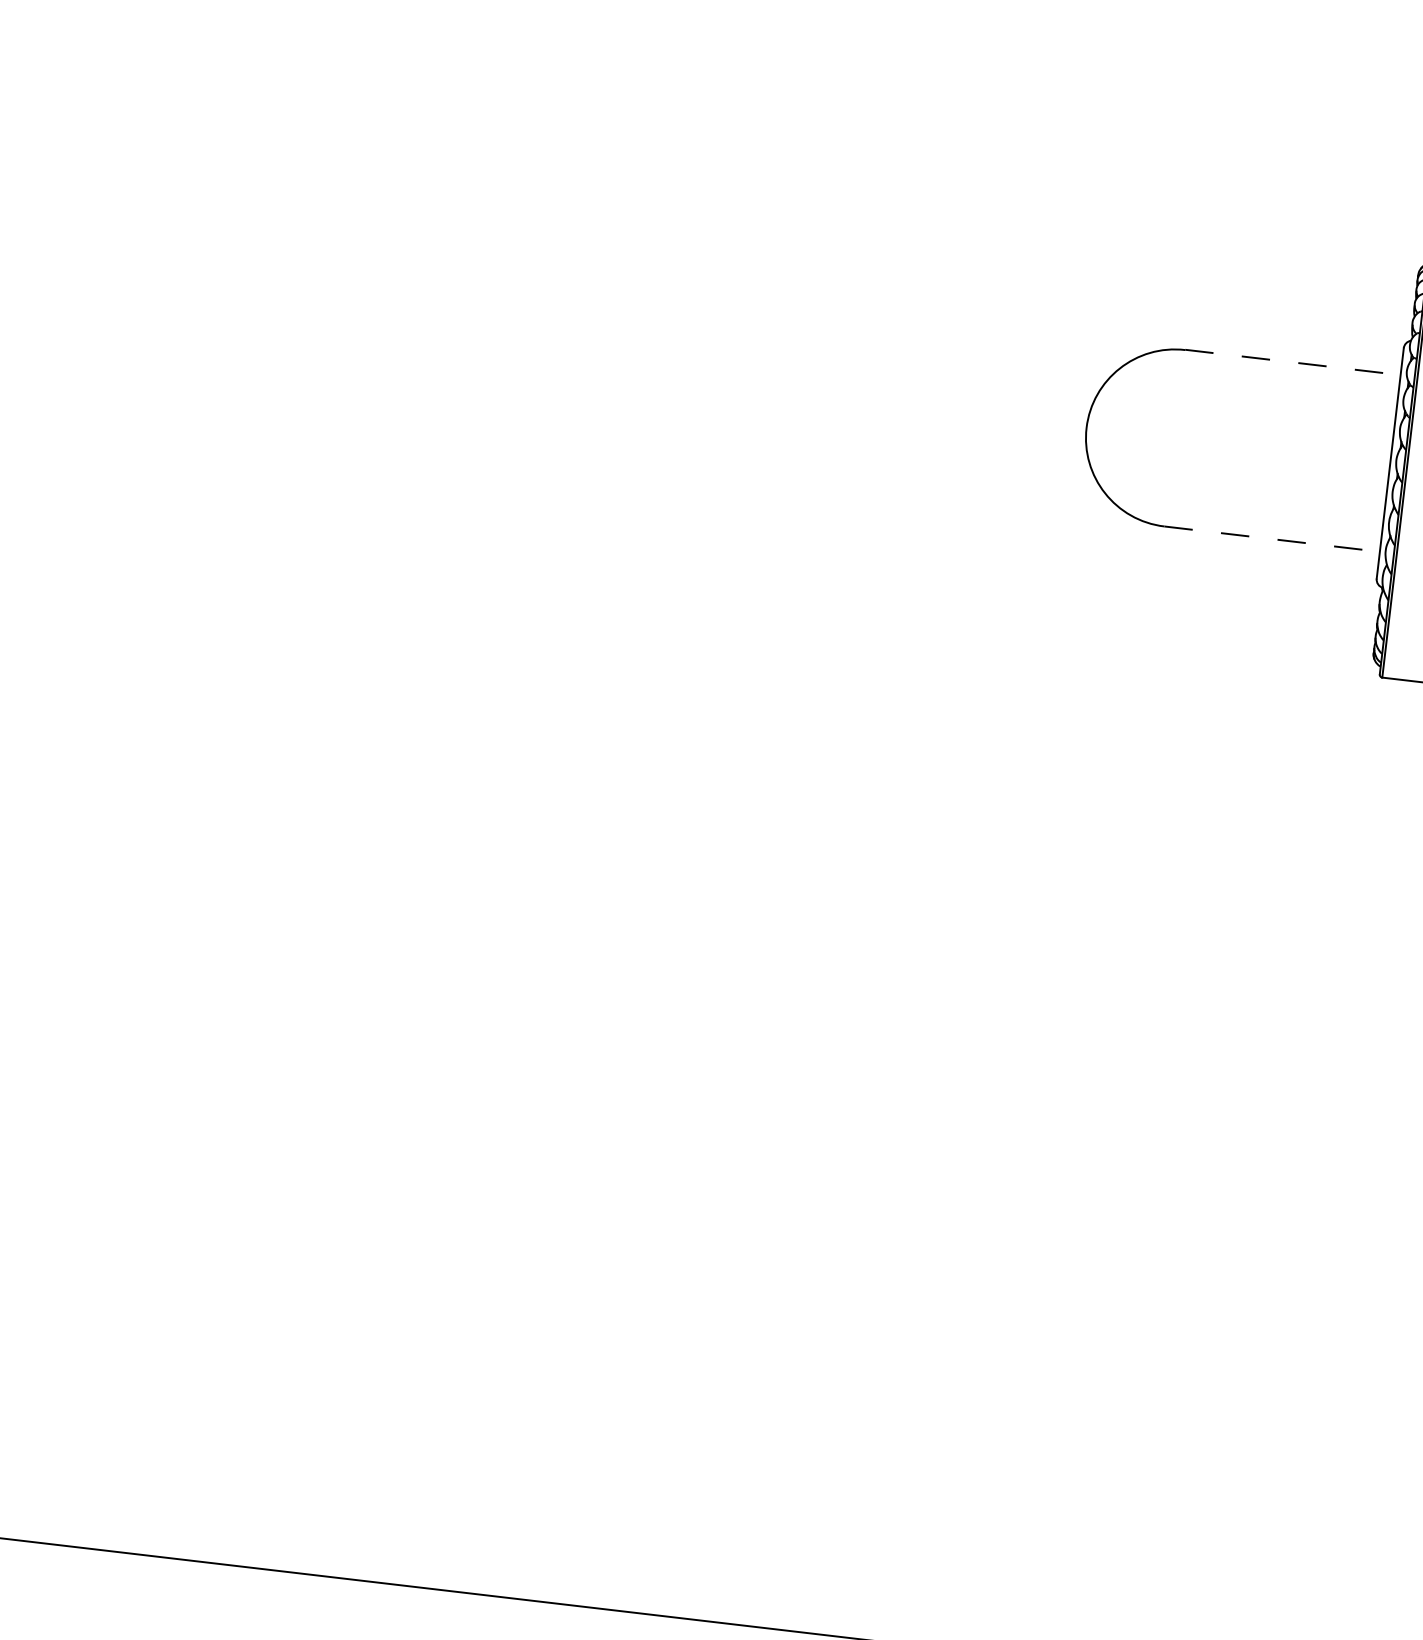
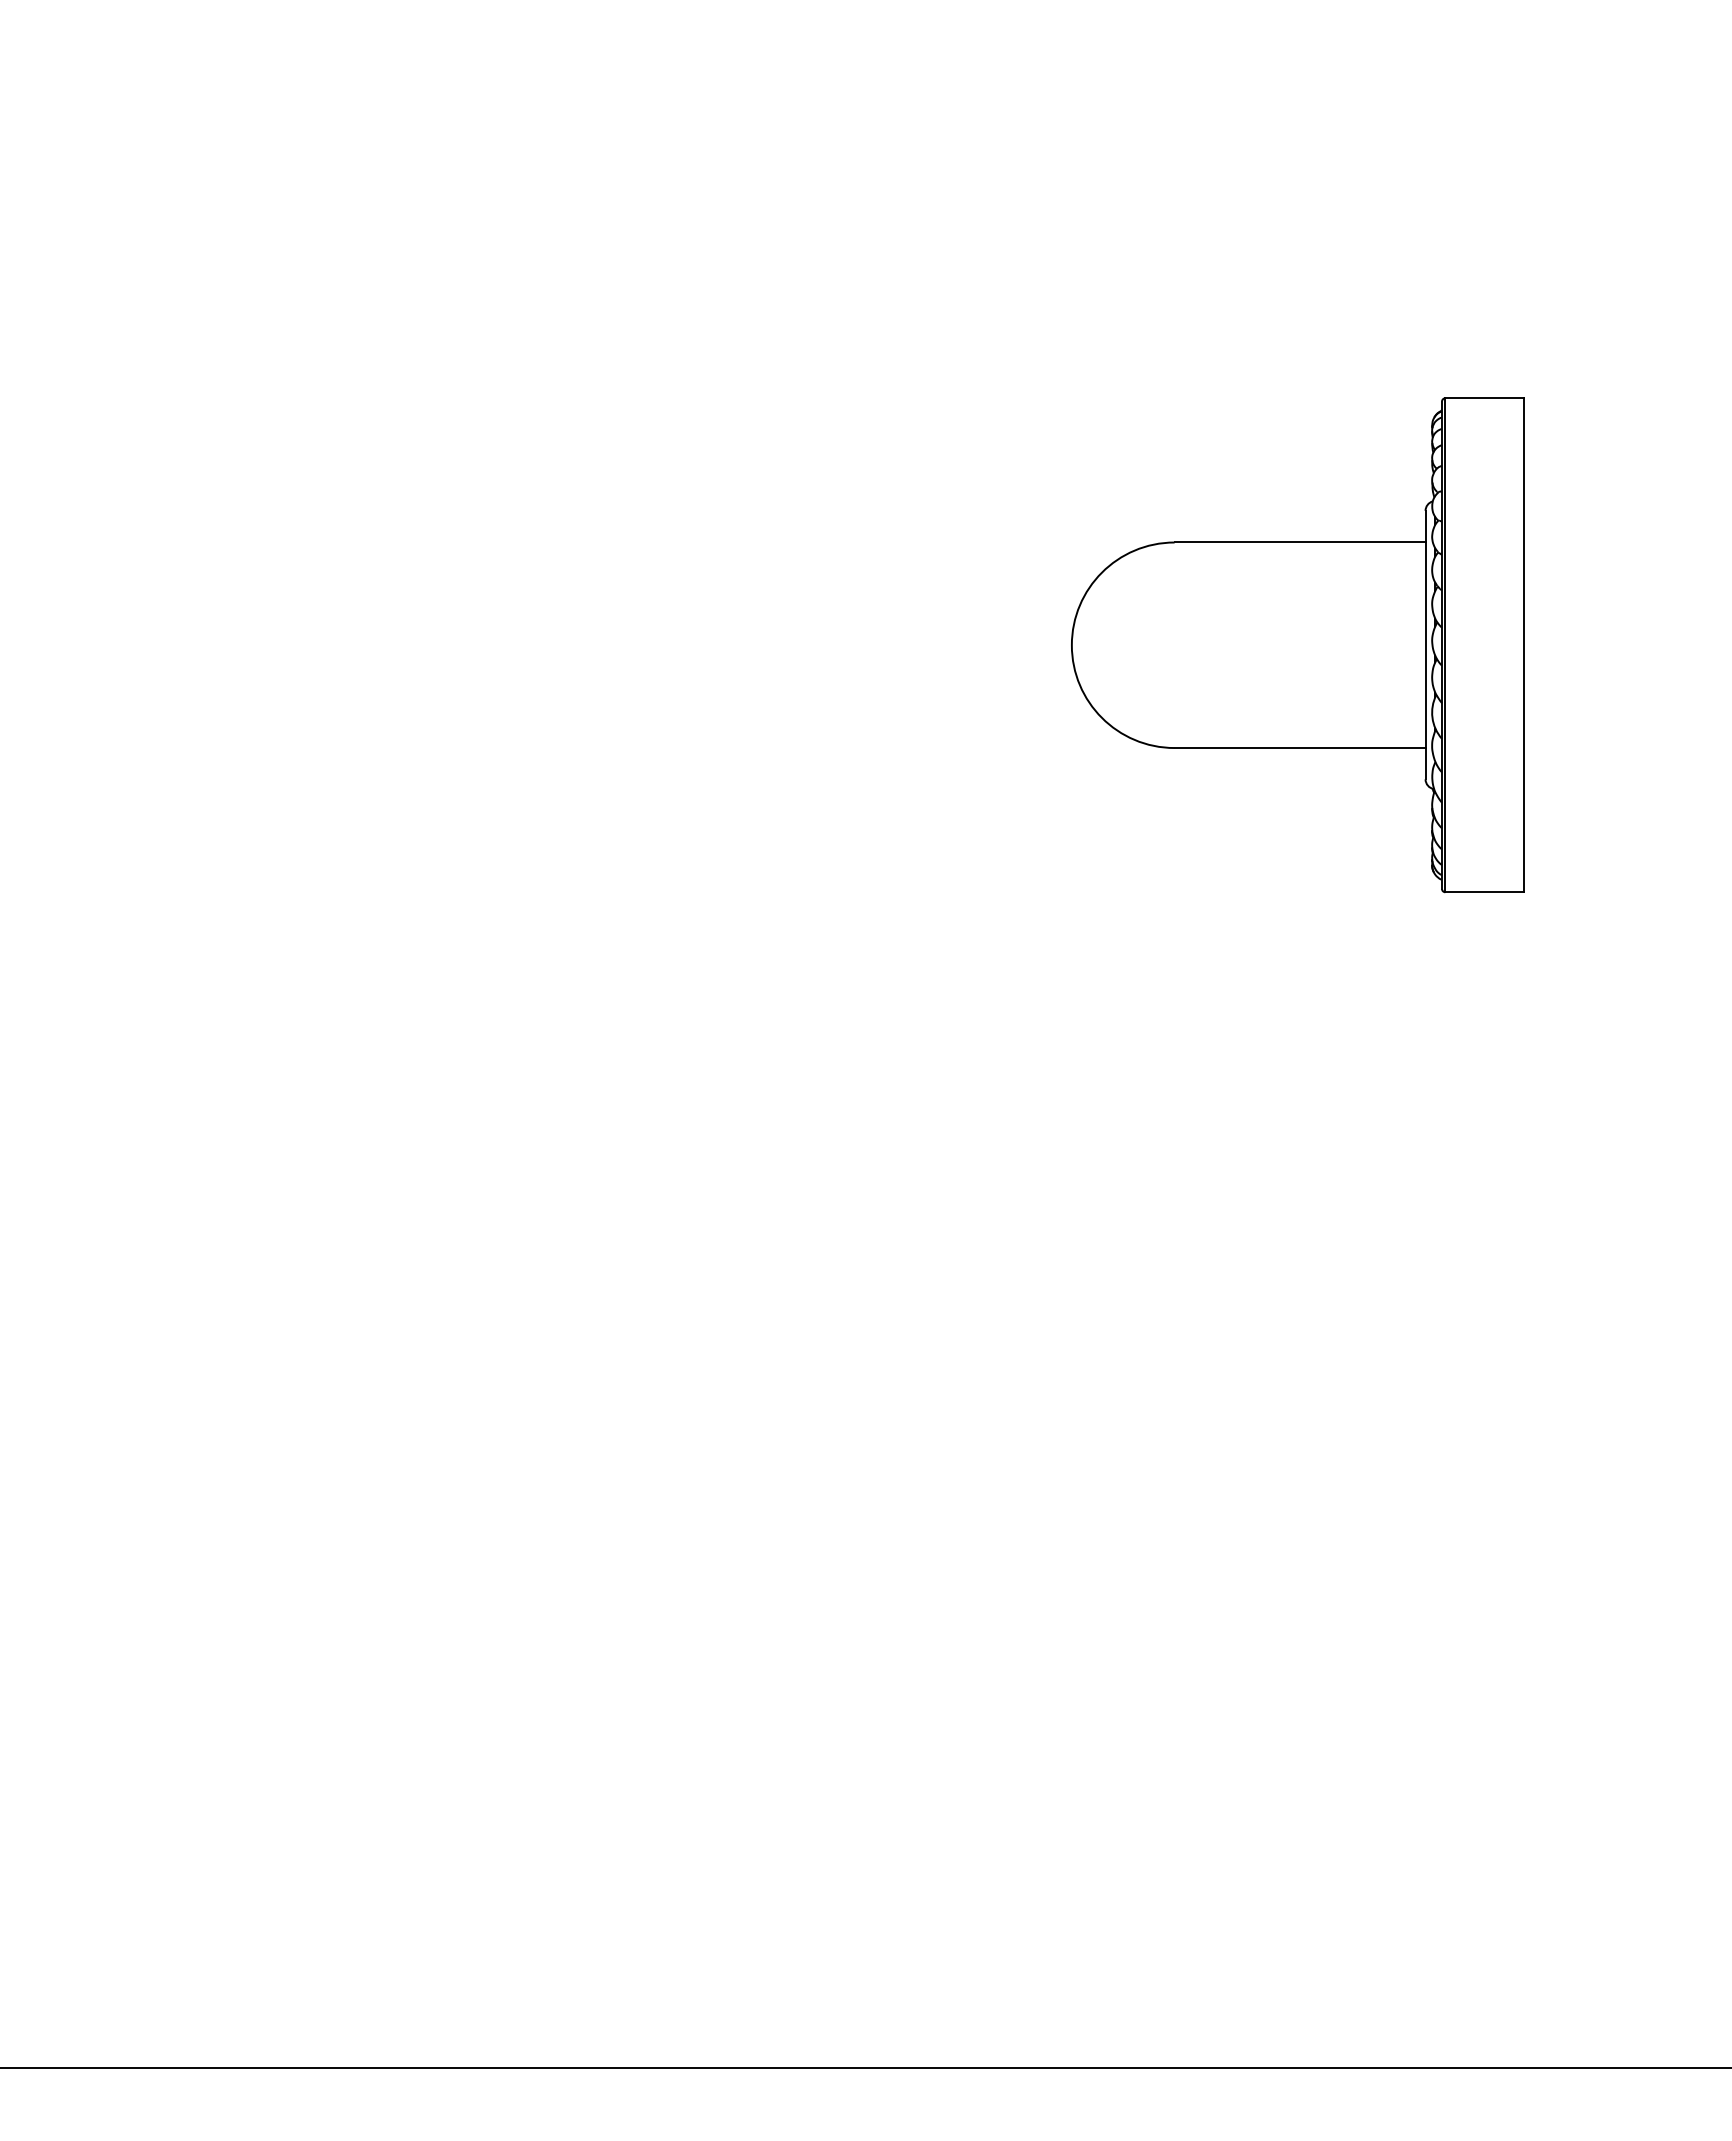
line: (1293, 362) -> (1300, 542), dashed -> solid
line: (1272, 539) -> (1300, 748), dashed -> solid

